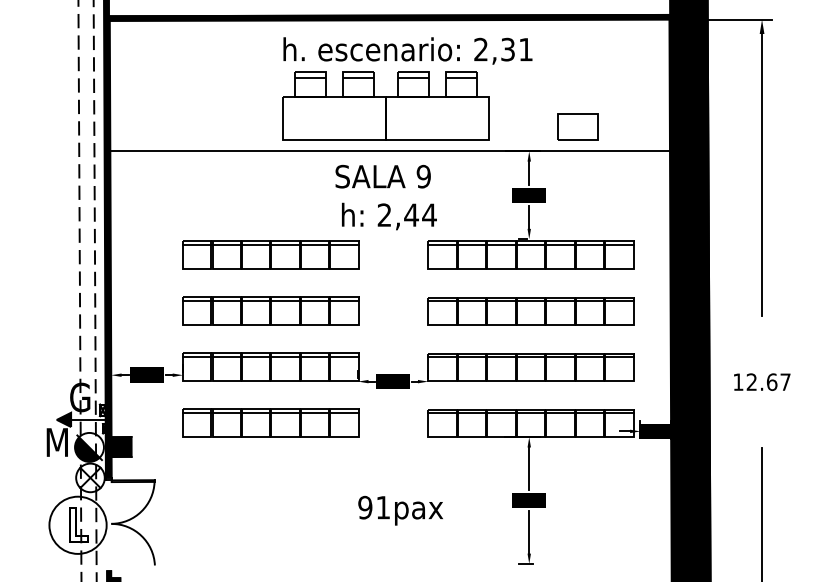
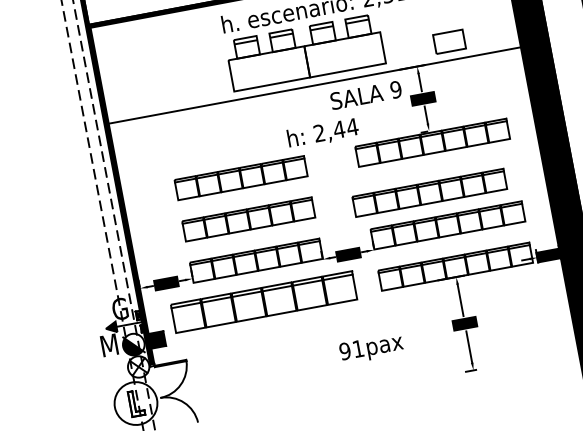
text: (382, 176) -> (365, 95), moved
part: (530, 311) -> (429, 193), moved
part: (270, 422) -> (263, 301), size x1.4

